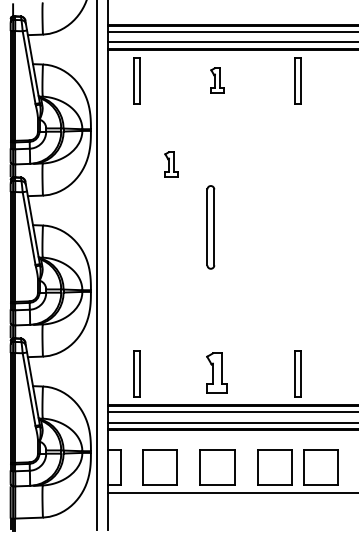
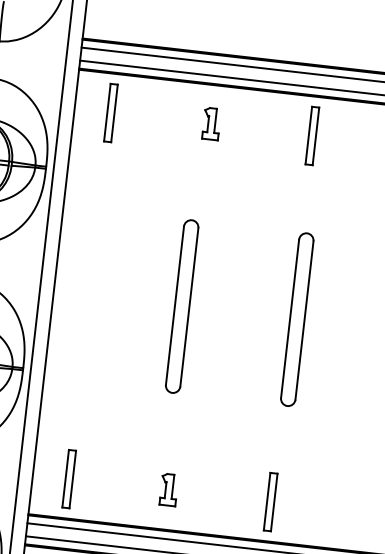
part: (171, 164) -> (141, 222), removed
part: (210, 227) -> (181, 306), size x1.67
part: (302, 227) -> (296, 319), added
part: (216, 372) -> (168, 489), size x0.62

